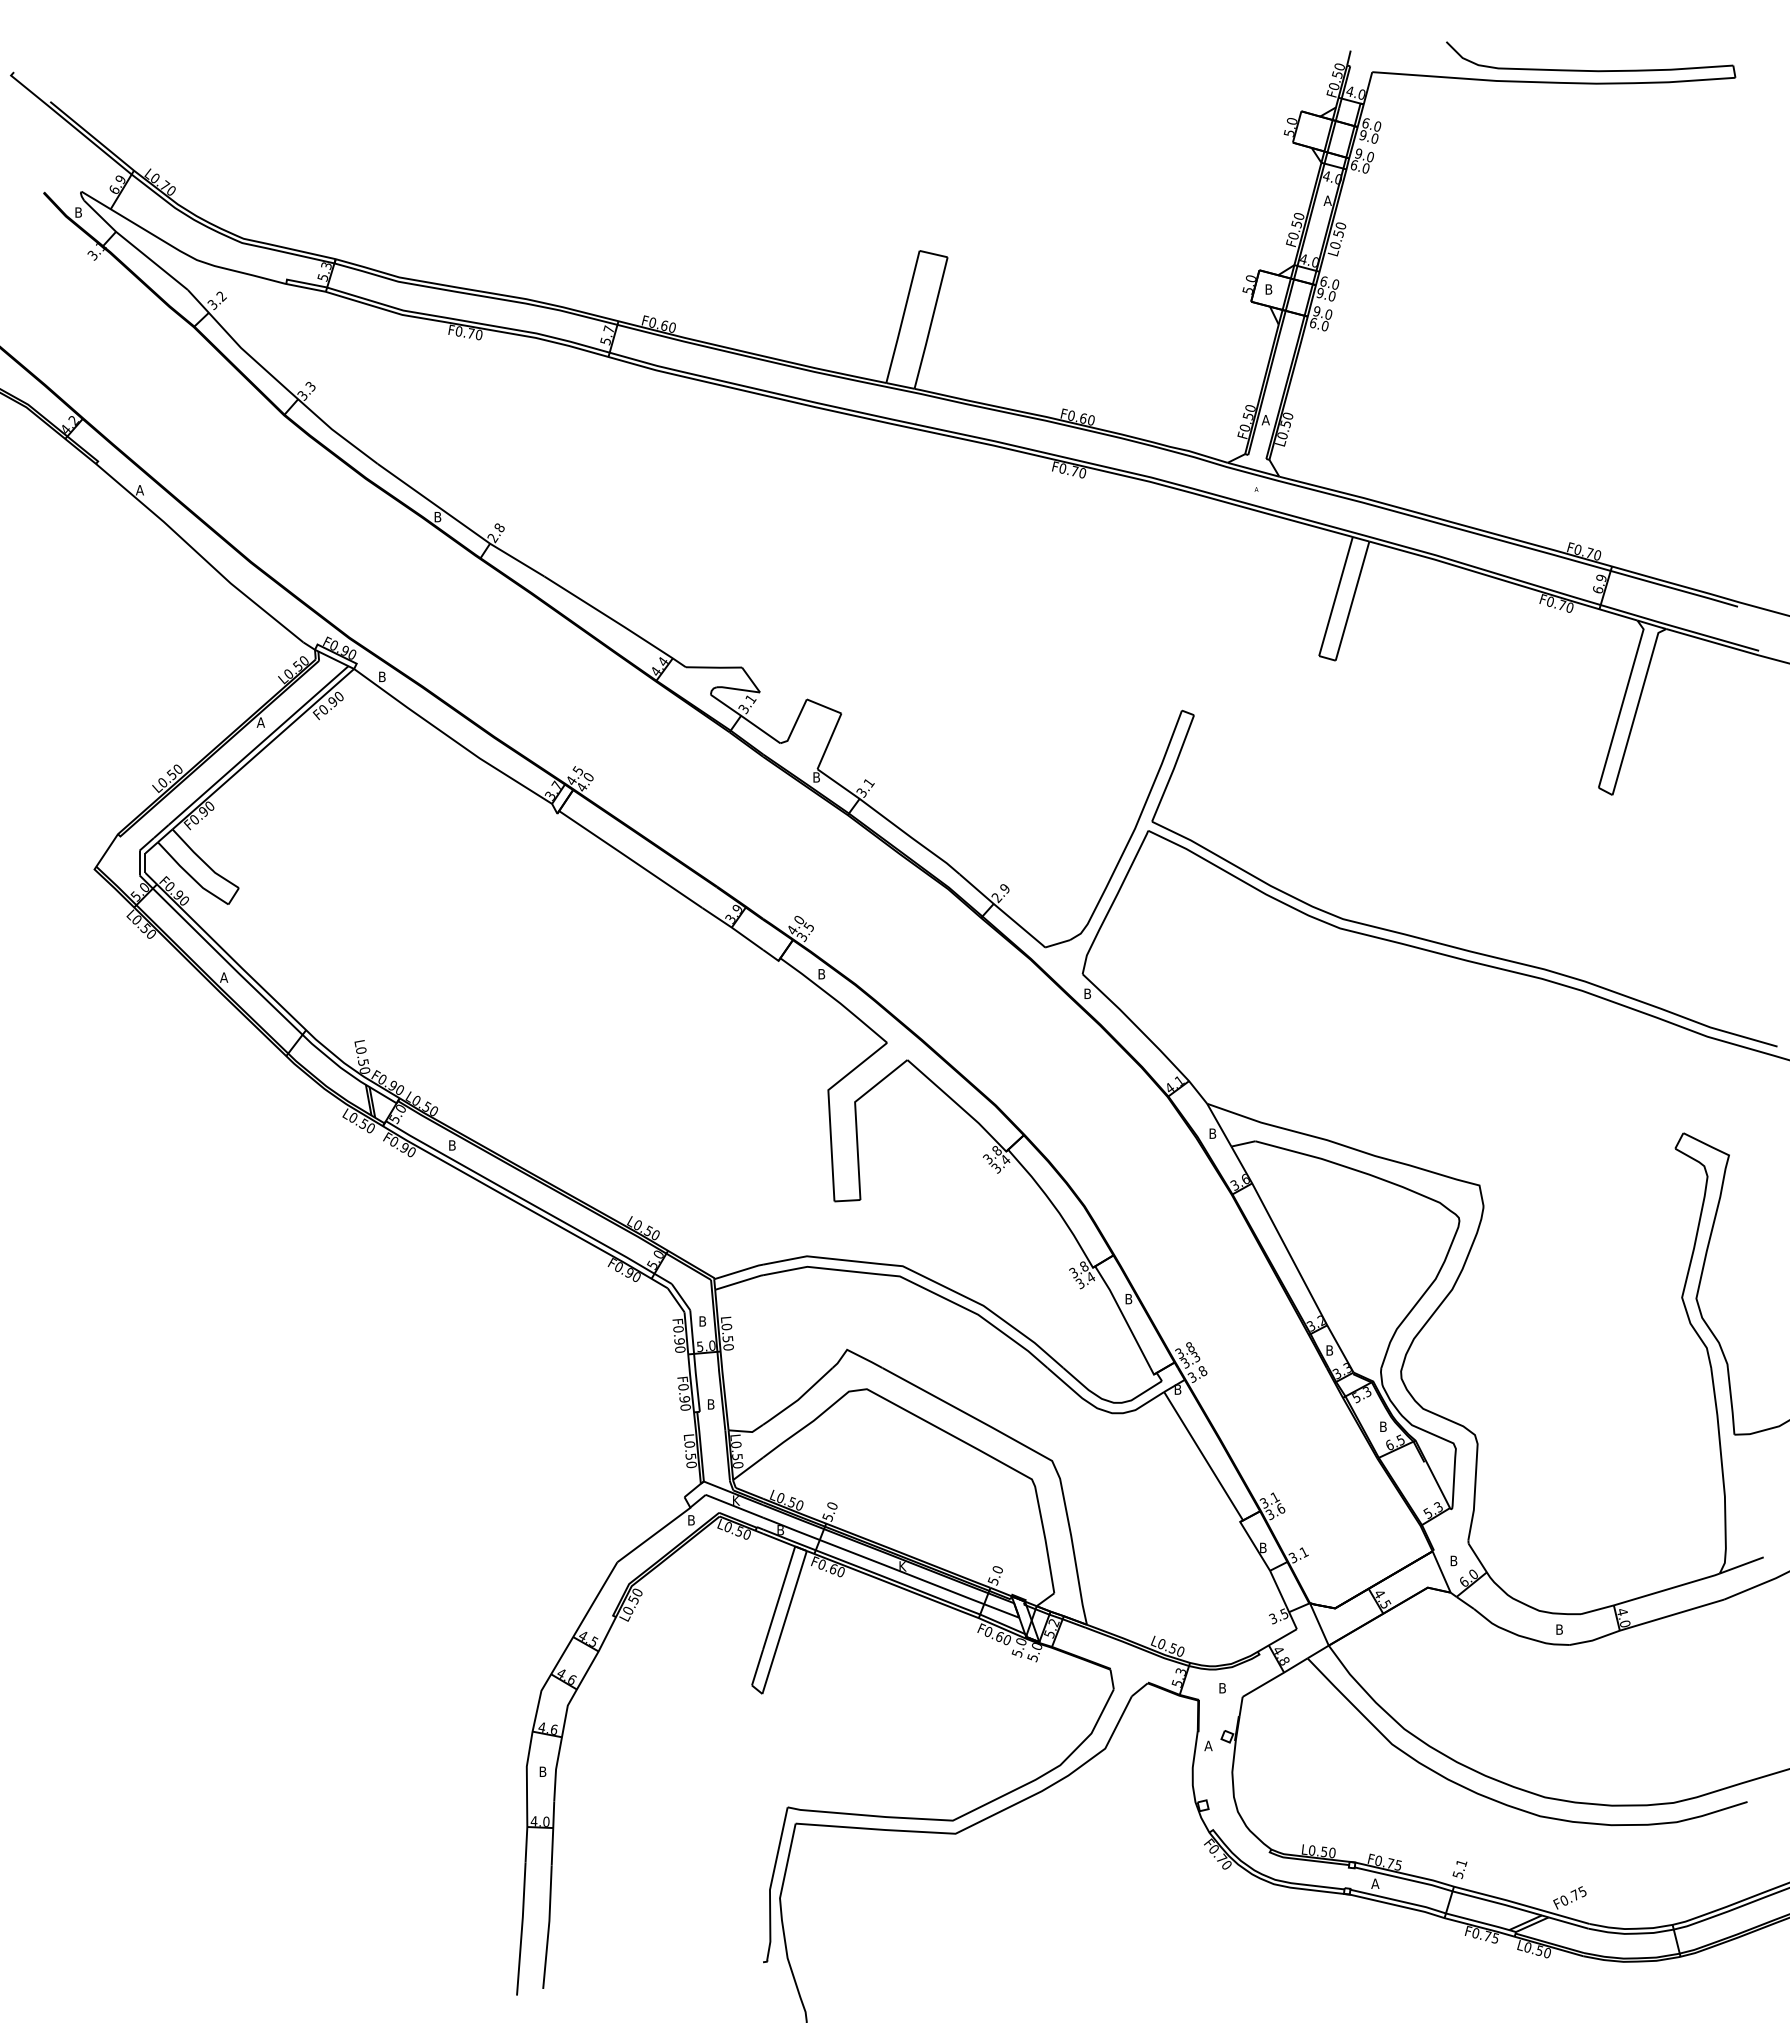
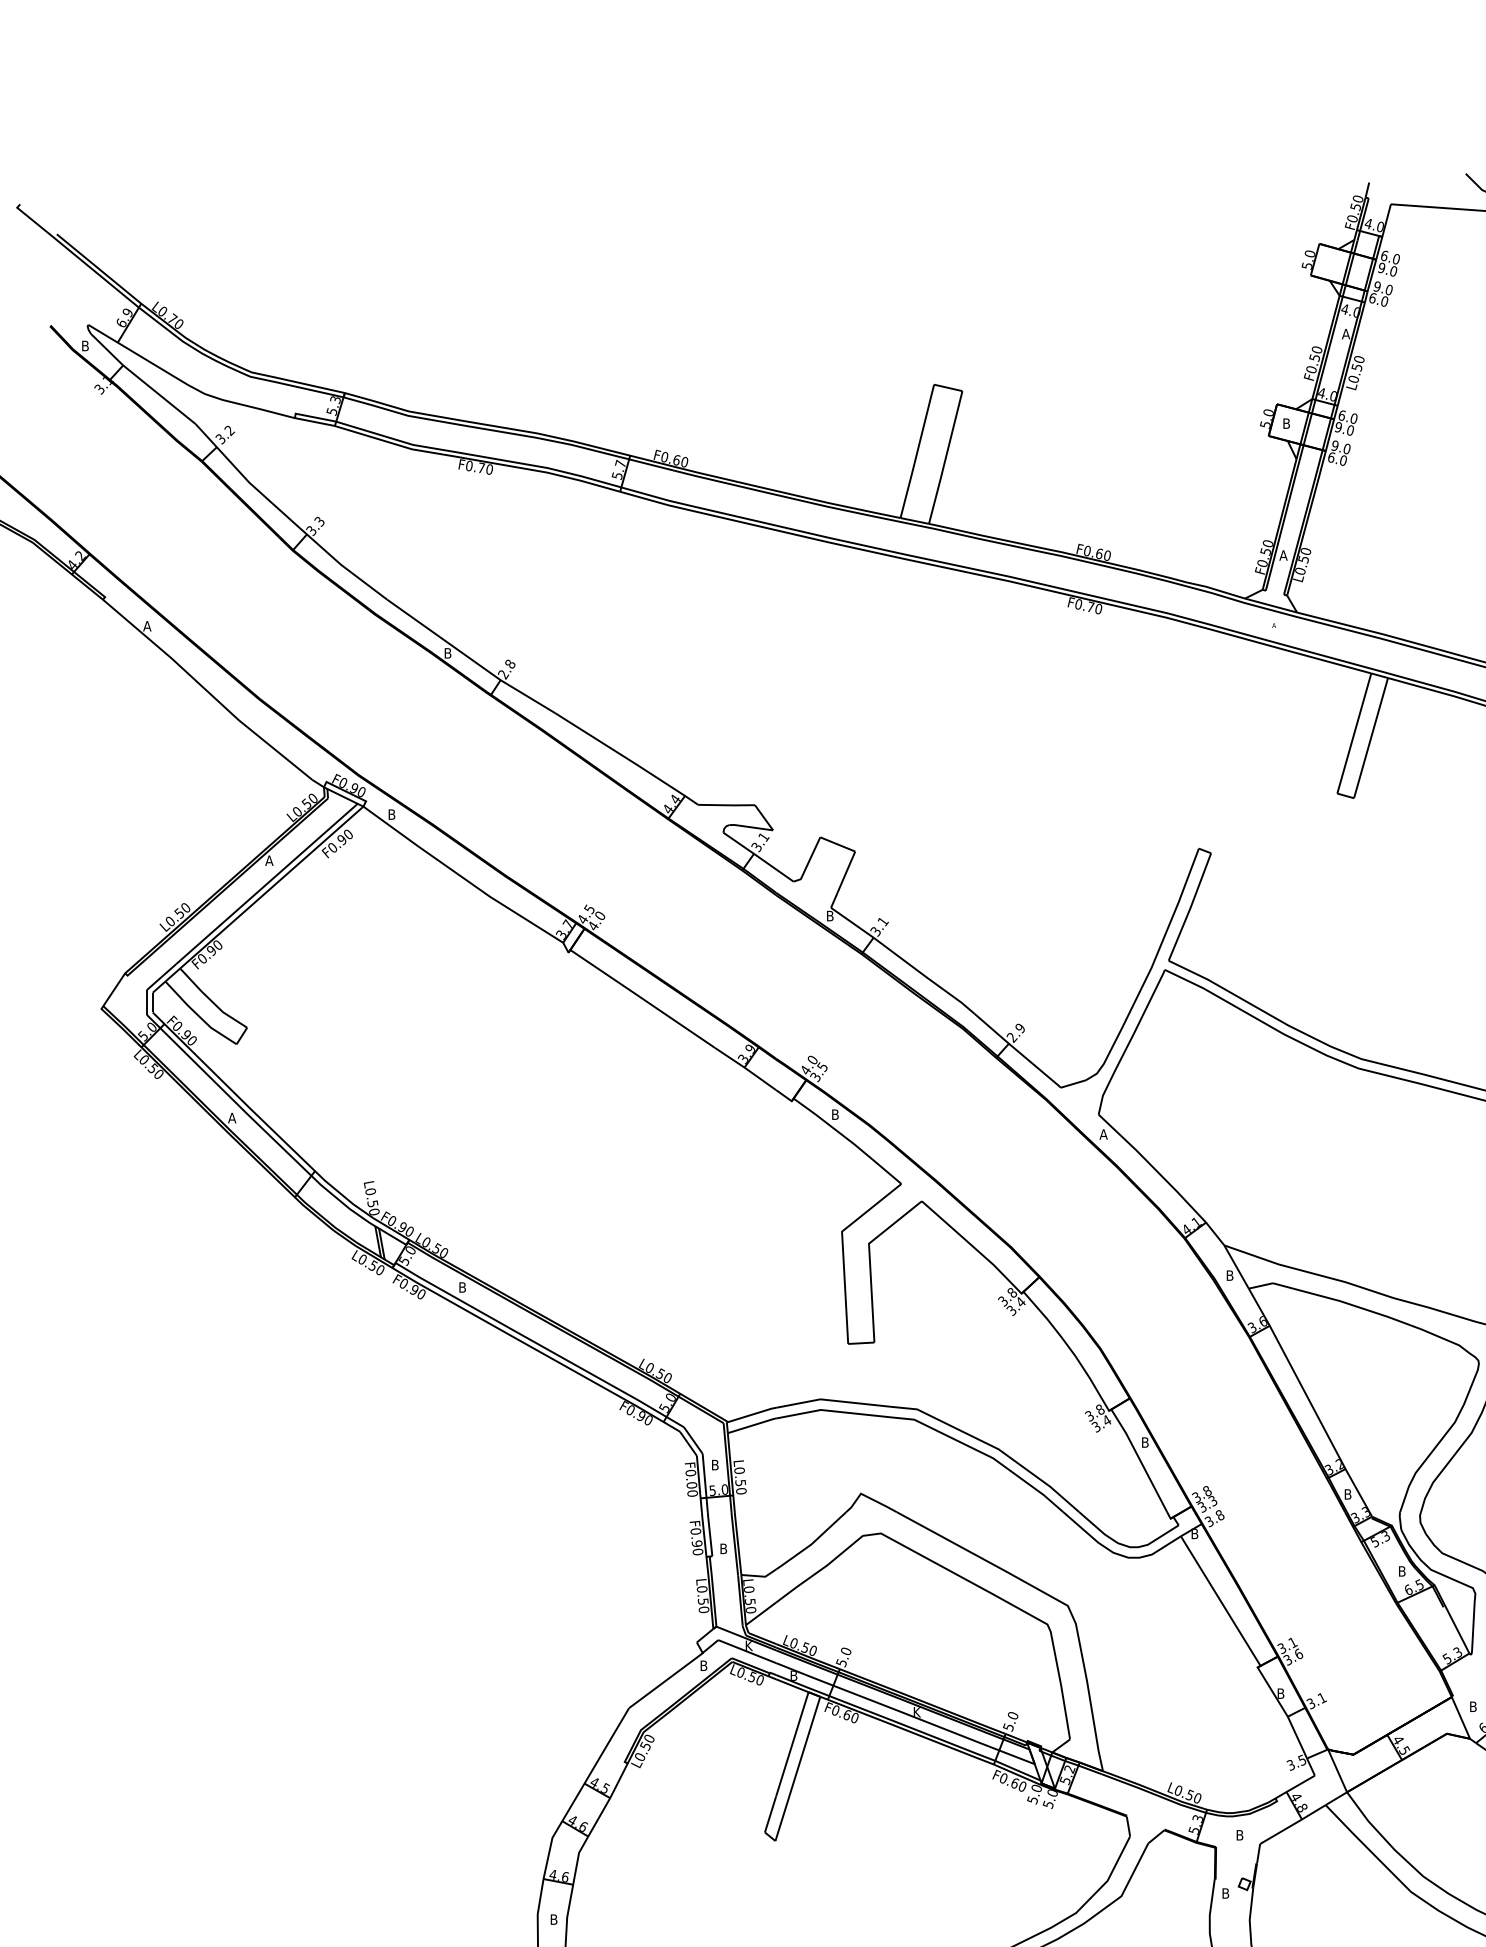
text: (1087, 993) -> (1103, 1134), B -> A
text: (679, 1341) -> (691, 1485), F0.90 -> F0.00
text: (1208, 1745) -> (1225, 1893), A -> B

